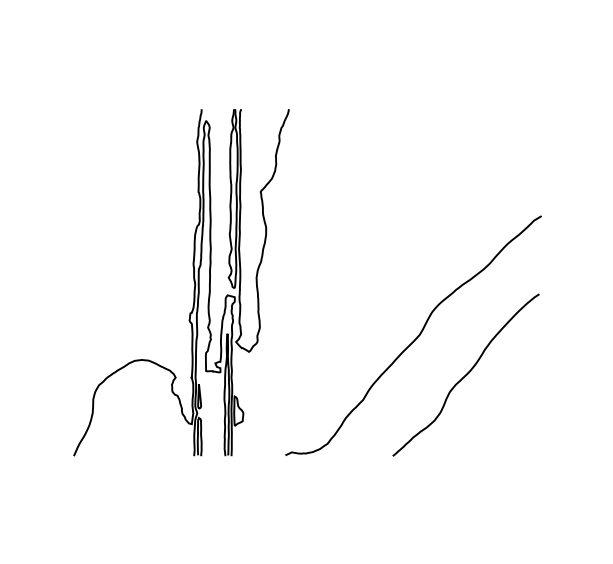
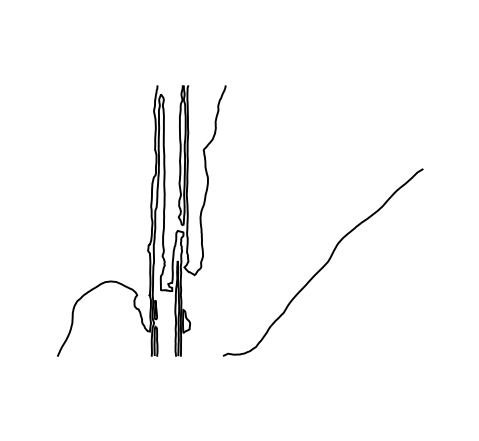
curve: (465, 375) -> (363, 293), removed

